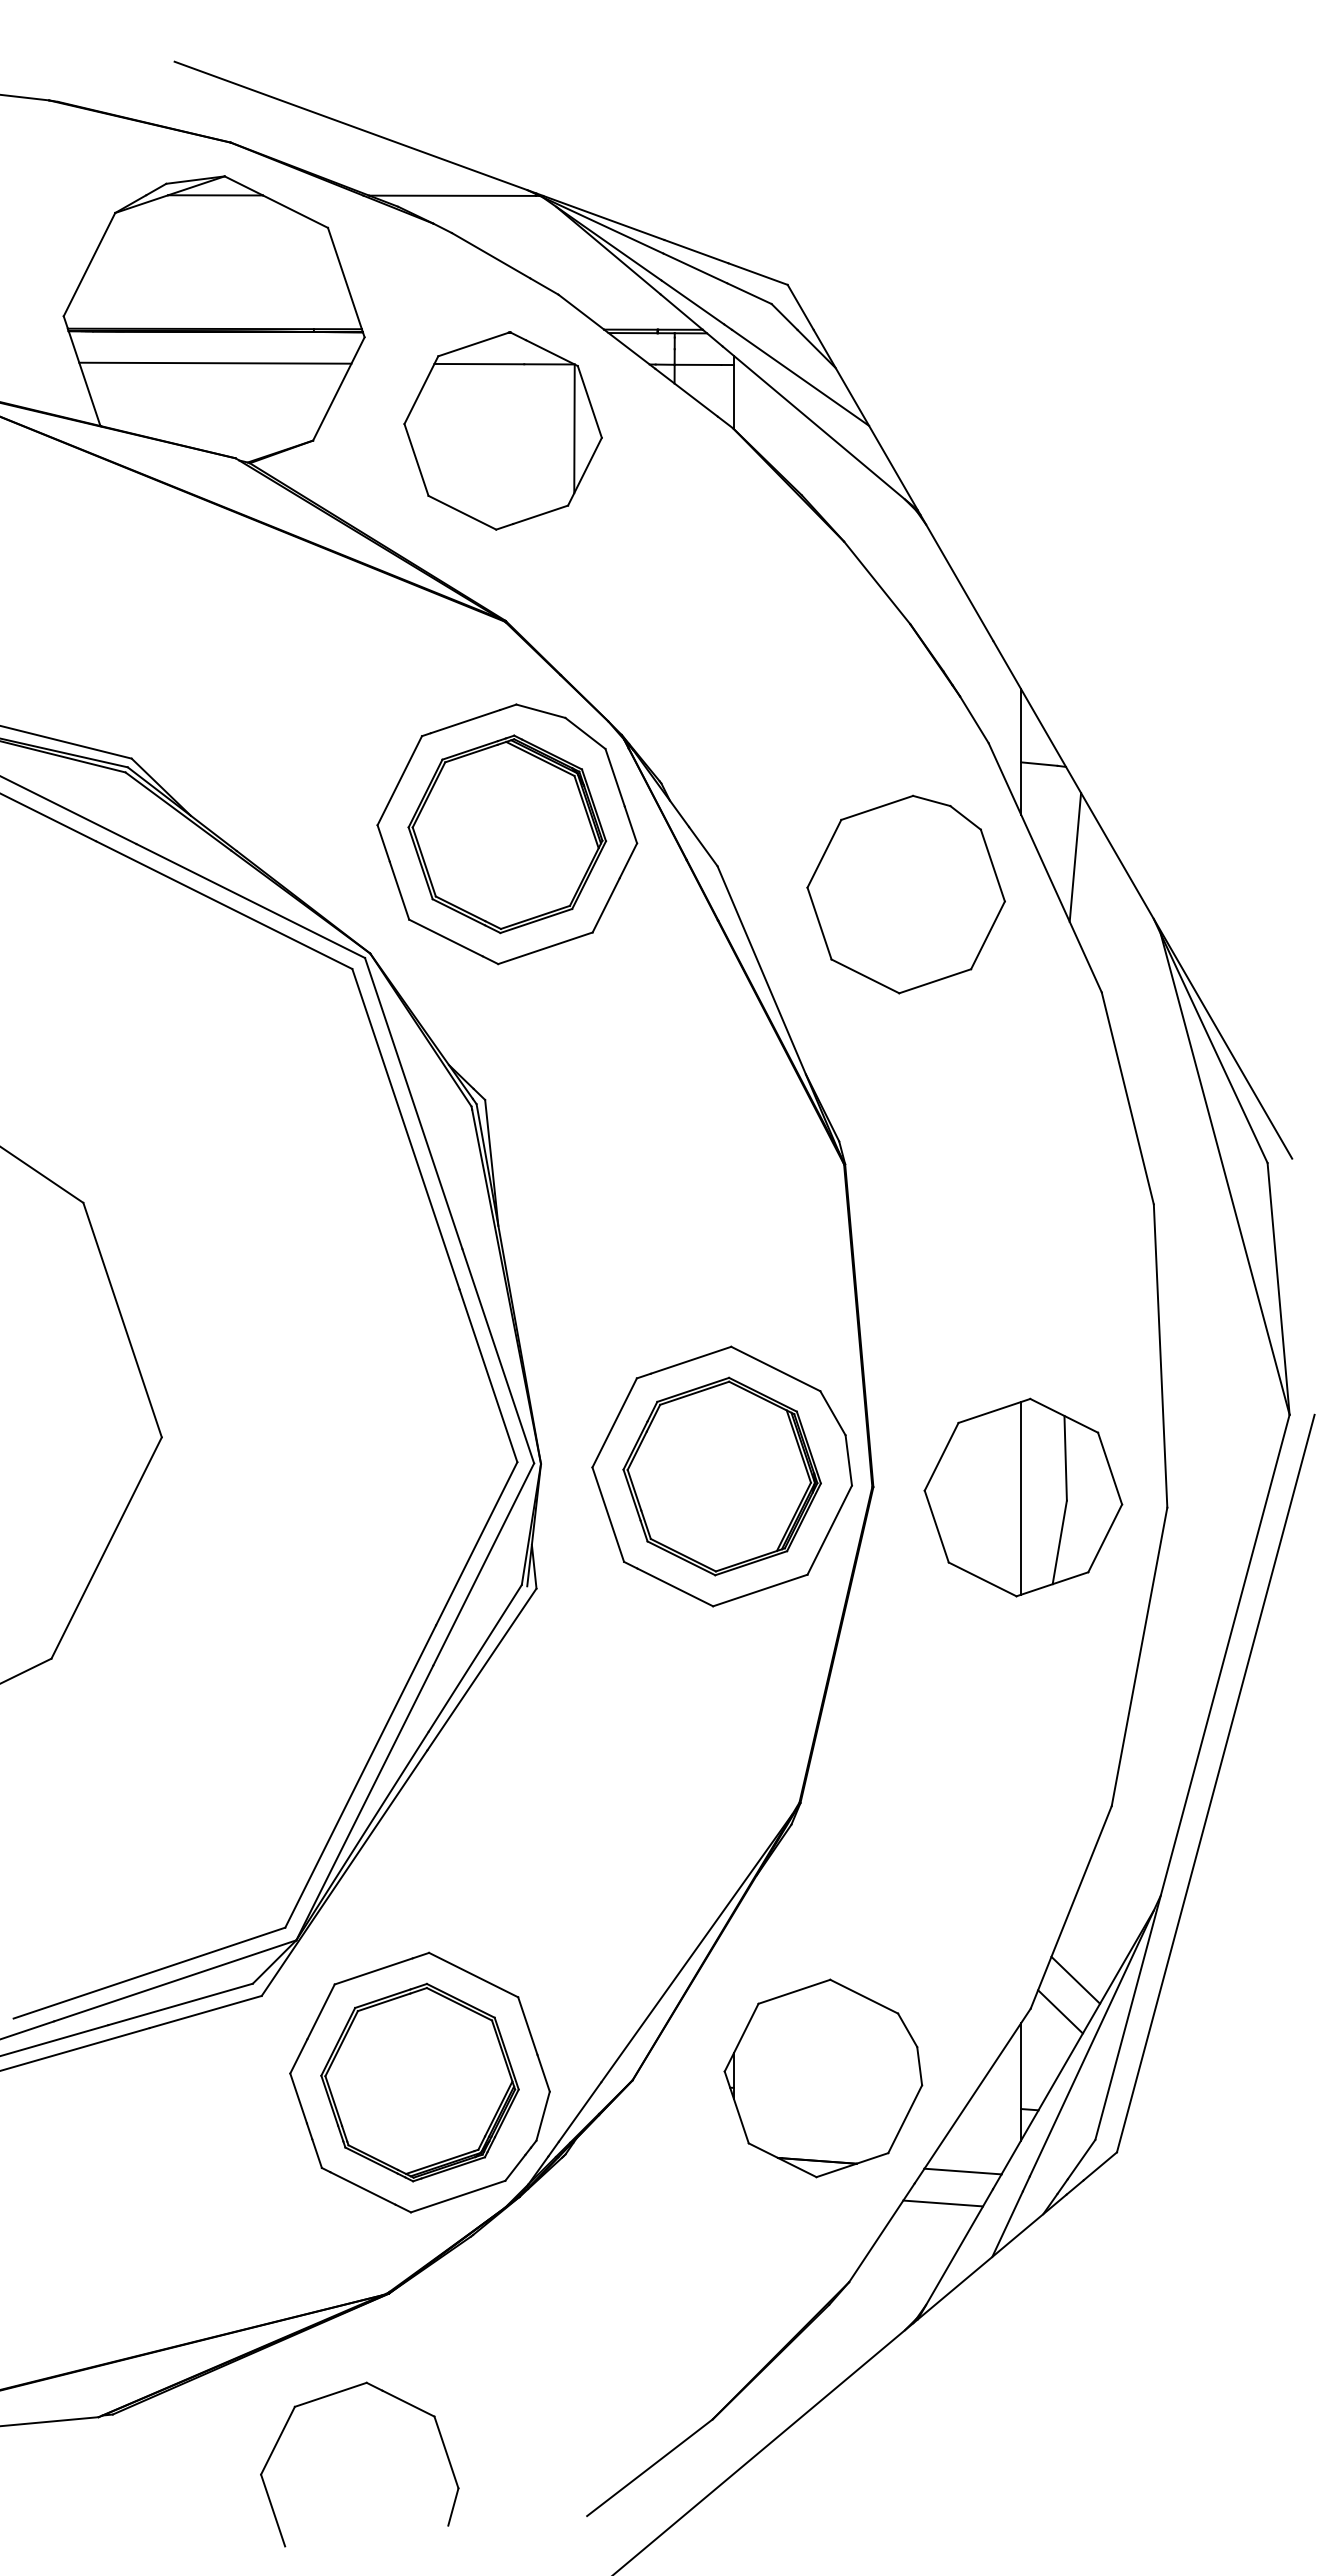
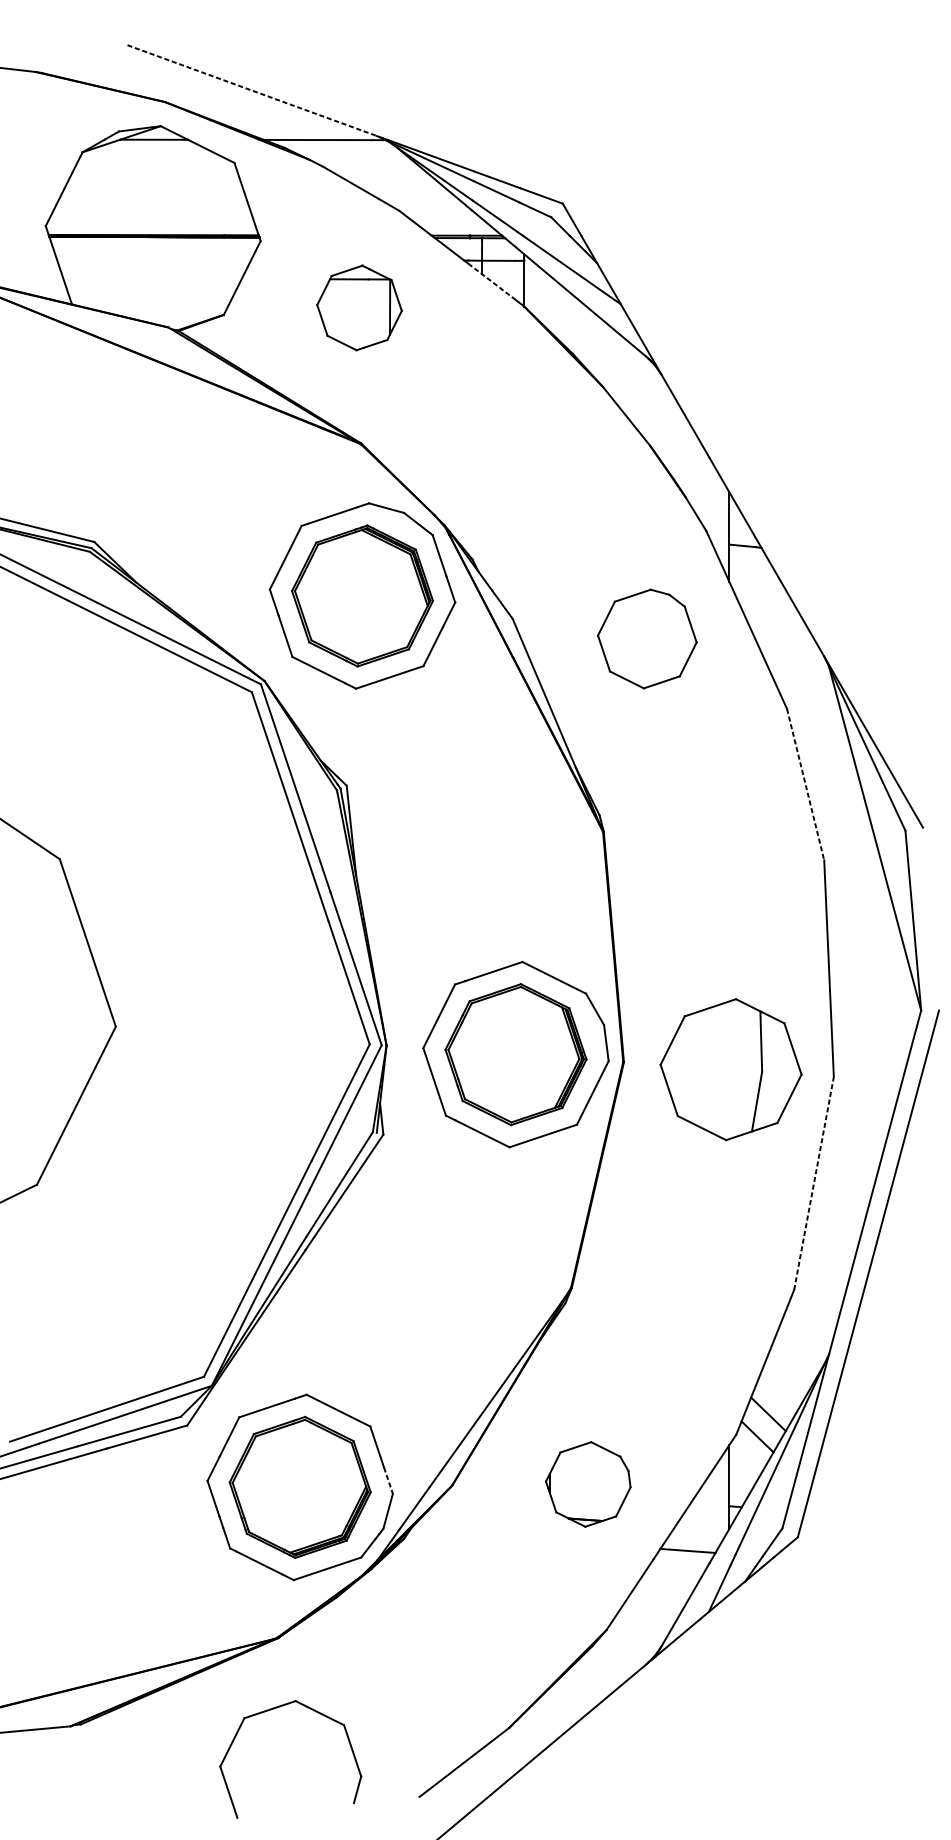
line: (354, 127) -> (253, 91), solid -> dashed
line: (215, 362) -> (154, 259), removed
line: (687, 393) -> (491, 281), solid -> dashed
part: (502, 430) -> (359, 307), size x0.6
line: (1075, 857) -> (768, 612), removed
part: (905, 894) -> (646, 639), size x0.7
line: (1127, 1098) -> (805, 784), solid -> dashed
line: (1021, 1498) -> (729, 1070), removed
line: (1139, 1656) -> (813, 1183), solid -> dashed
line: (543, 2073) -> (388, 1480), solid -> dashed
part: (823, 2078) -> (588, 1484), size x0.6
line: (943, 2203) -> (674, 1573), removed
part: (335, 2394) -> (273, 1709), moved

